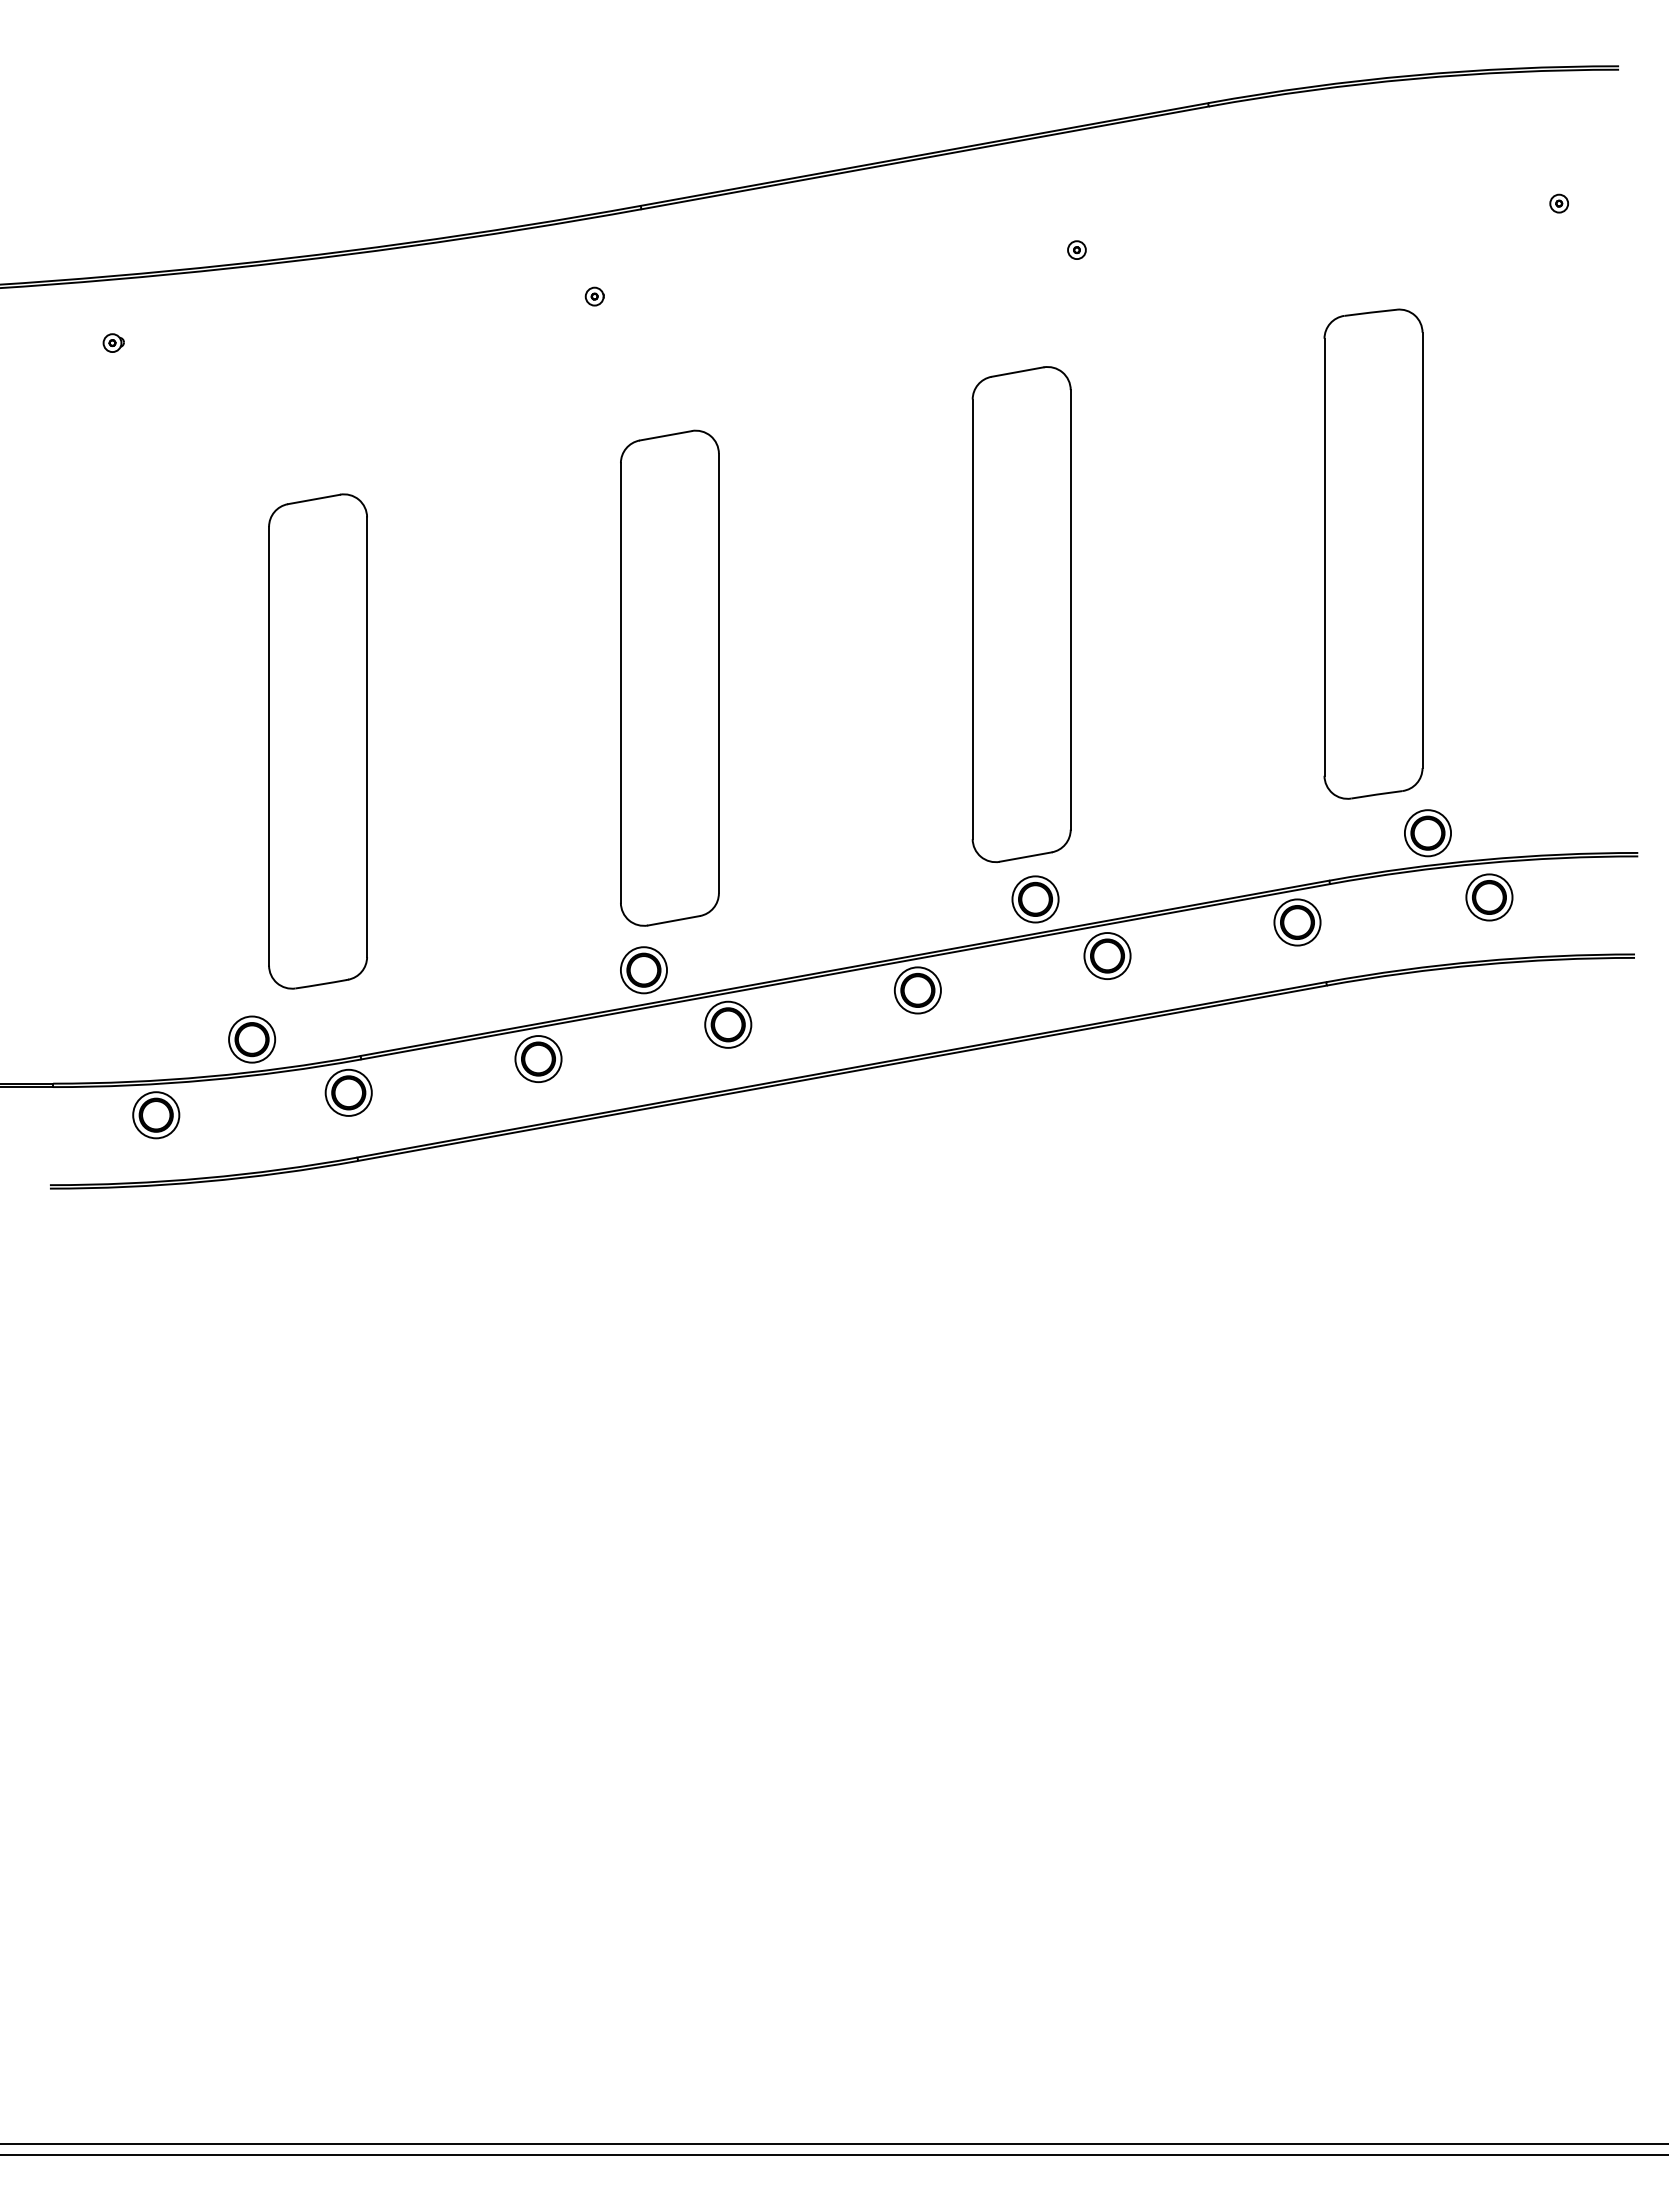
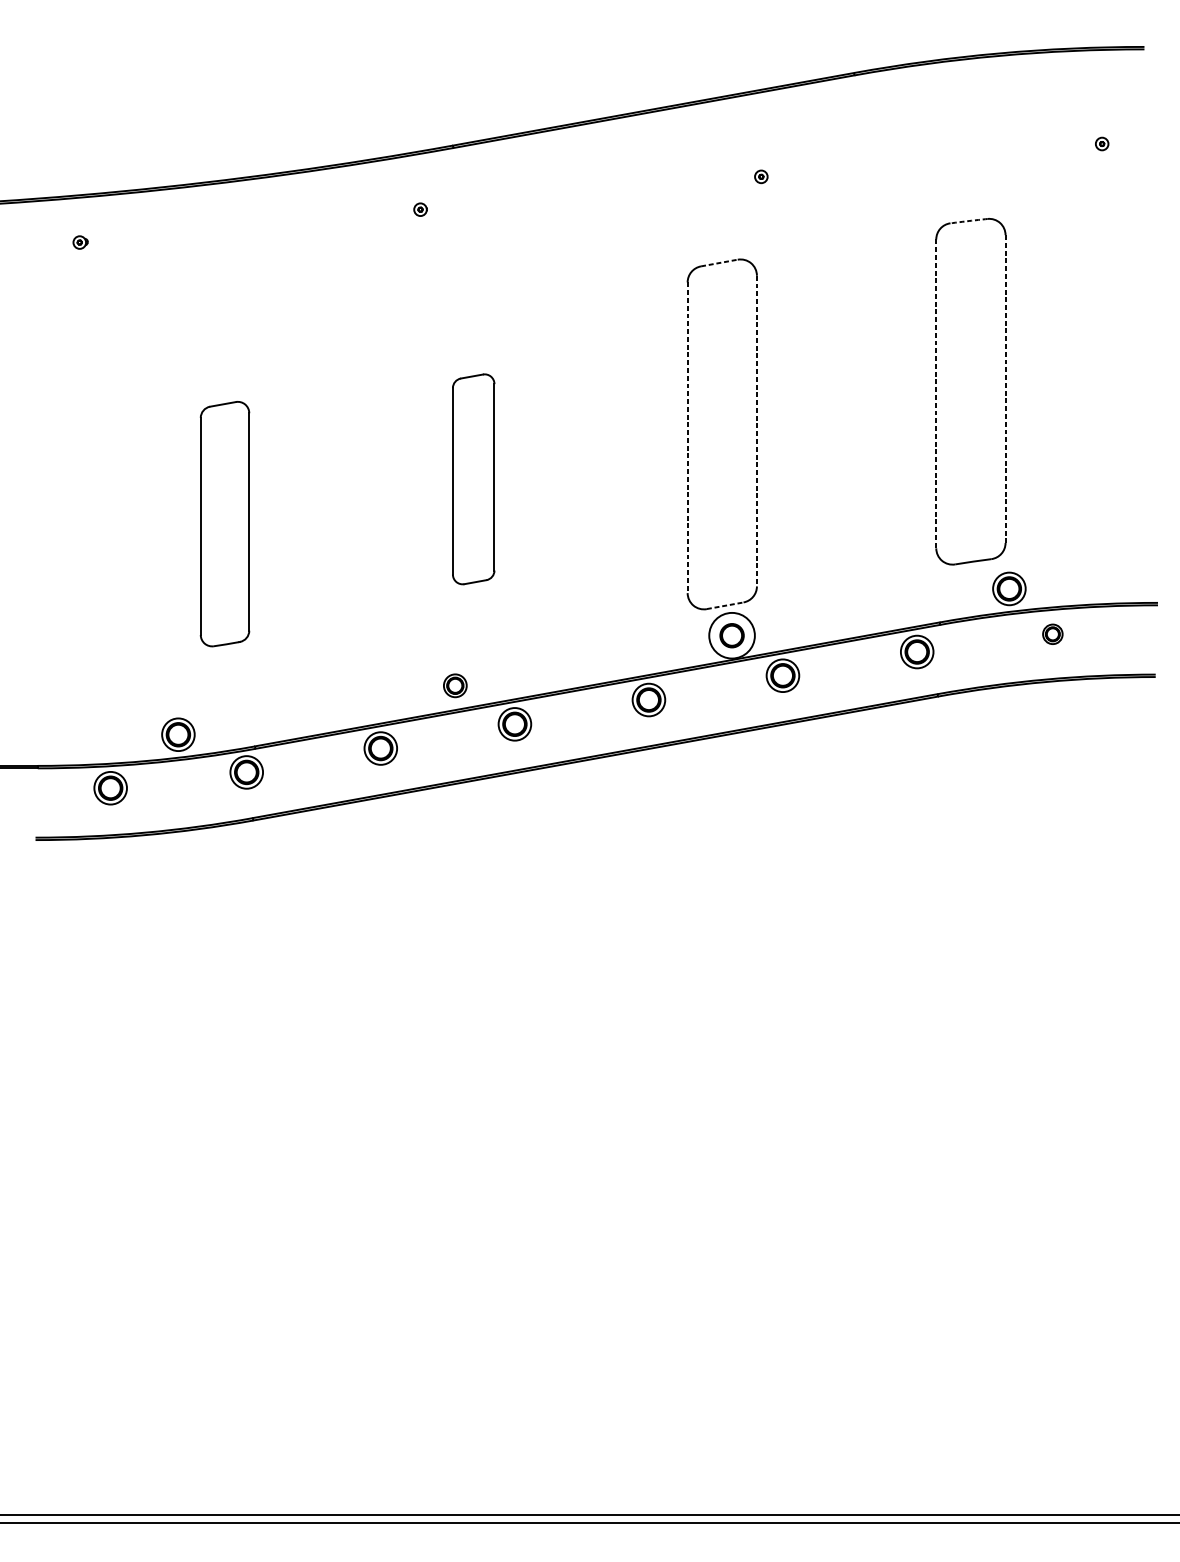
arc: (1370, 312) -> (968, 220), solid -> dashed
line: (1018, 371) -> (720, 262), solid -> dashed
line: (1422, 550) -> (1005, 389), solid -> dashed
line: (1324, 557) -> (936, 394), solid -> dashed
line: (1070, 609) -> (756, 430), solid -> dashed
line: (972, 619) -> (687, 437), solid -> dashed
part: (669, 677) -> (473, 478), size x0.6
part: (317, 741) -> (224, 524), size x0.7
line: (1026, 856) -> (725, 605), solid -> dashed
part: (1489, 897) -> (1052, 634), size x0.6
circle: (1035, 899) -> (732, 635), size x1.4
part: (643, 970) -> (455, 685), size x0.7

